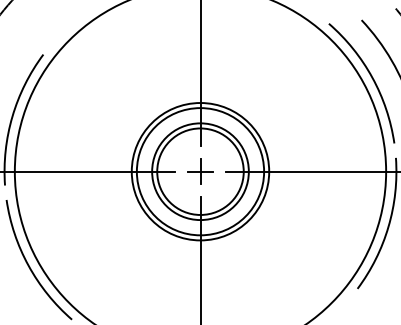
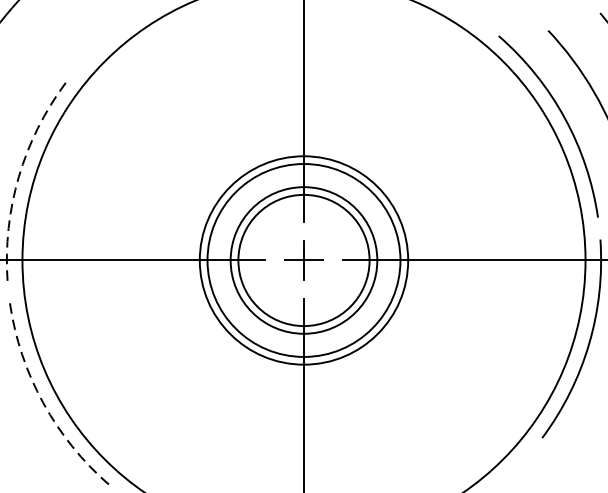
arc: (12, 116) -> (18, 176), solid -> dashed
arc: (28, 265) -> (43, 402), solid -> dashed

